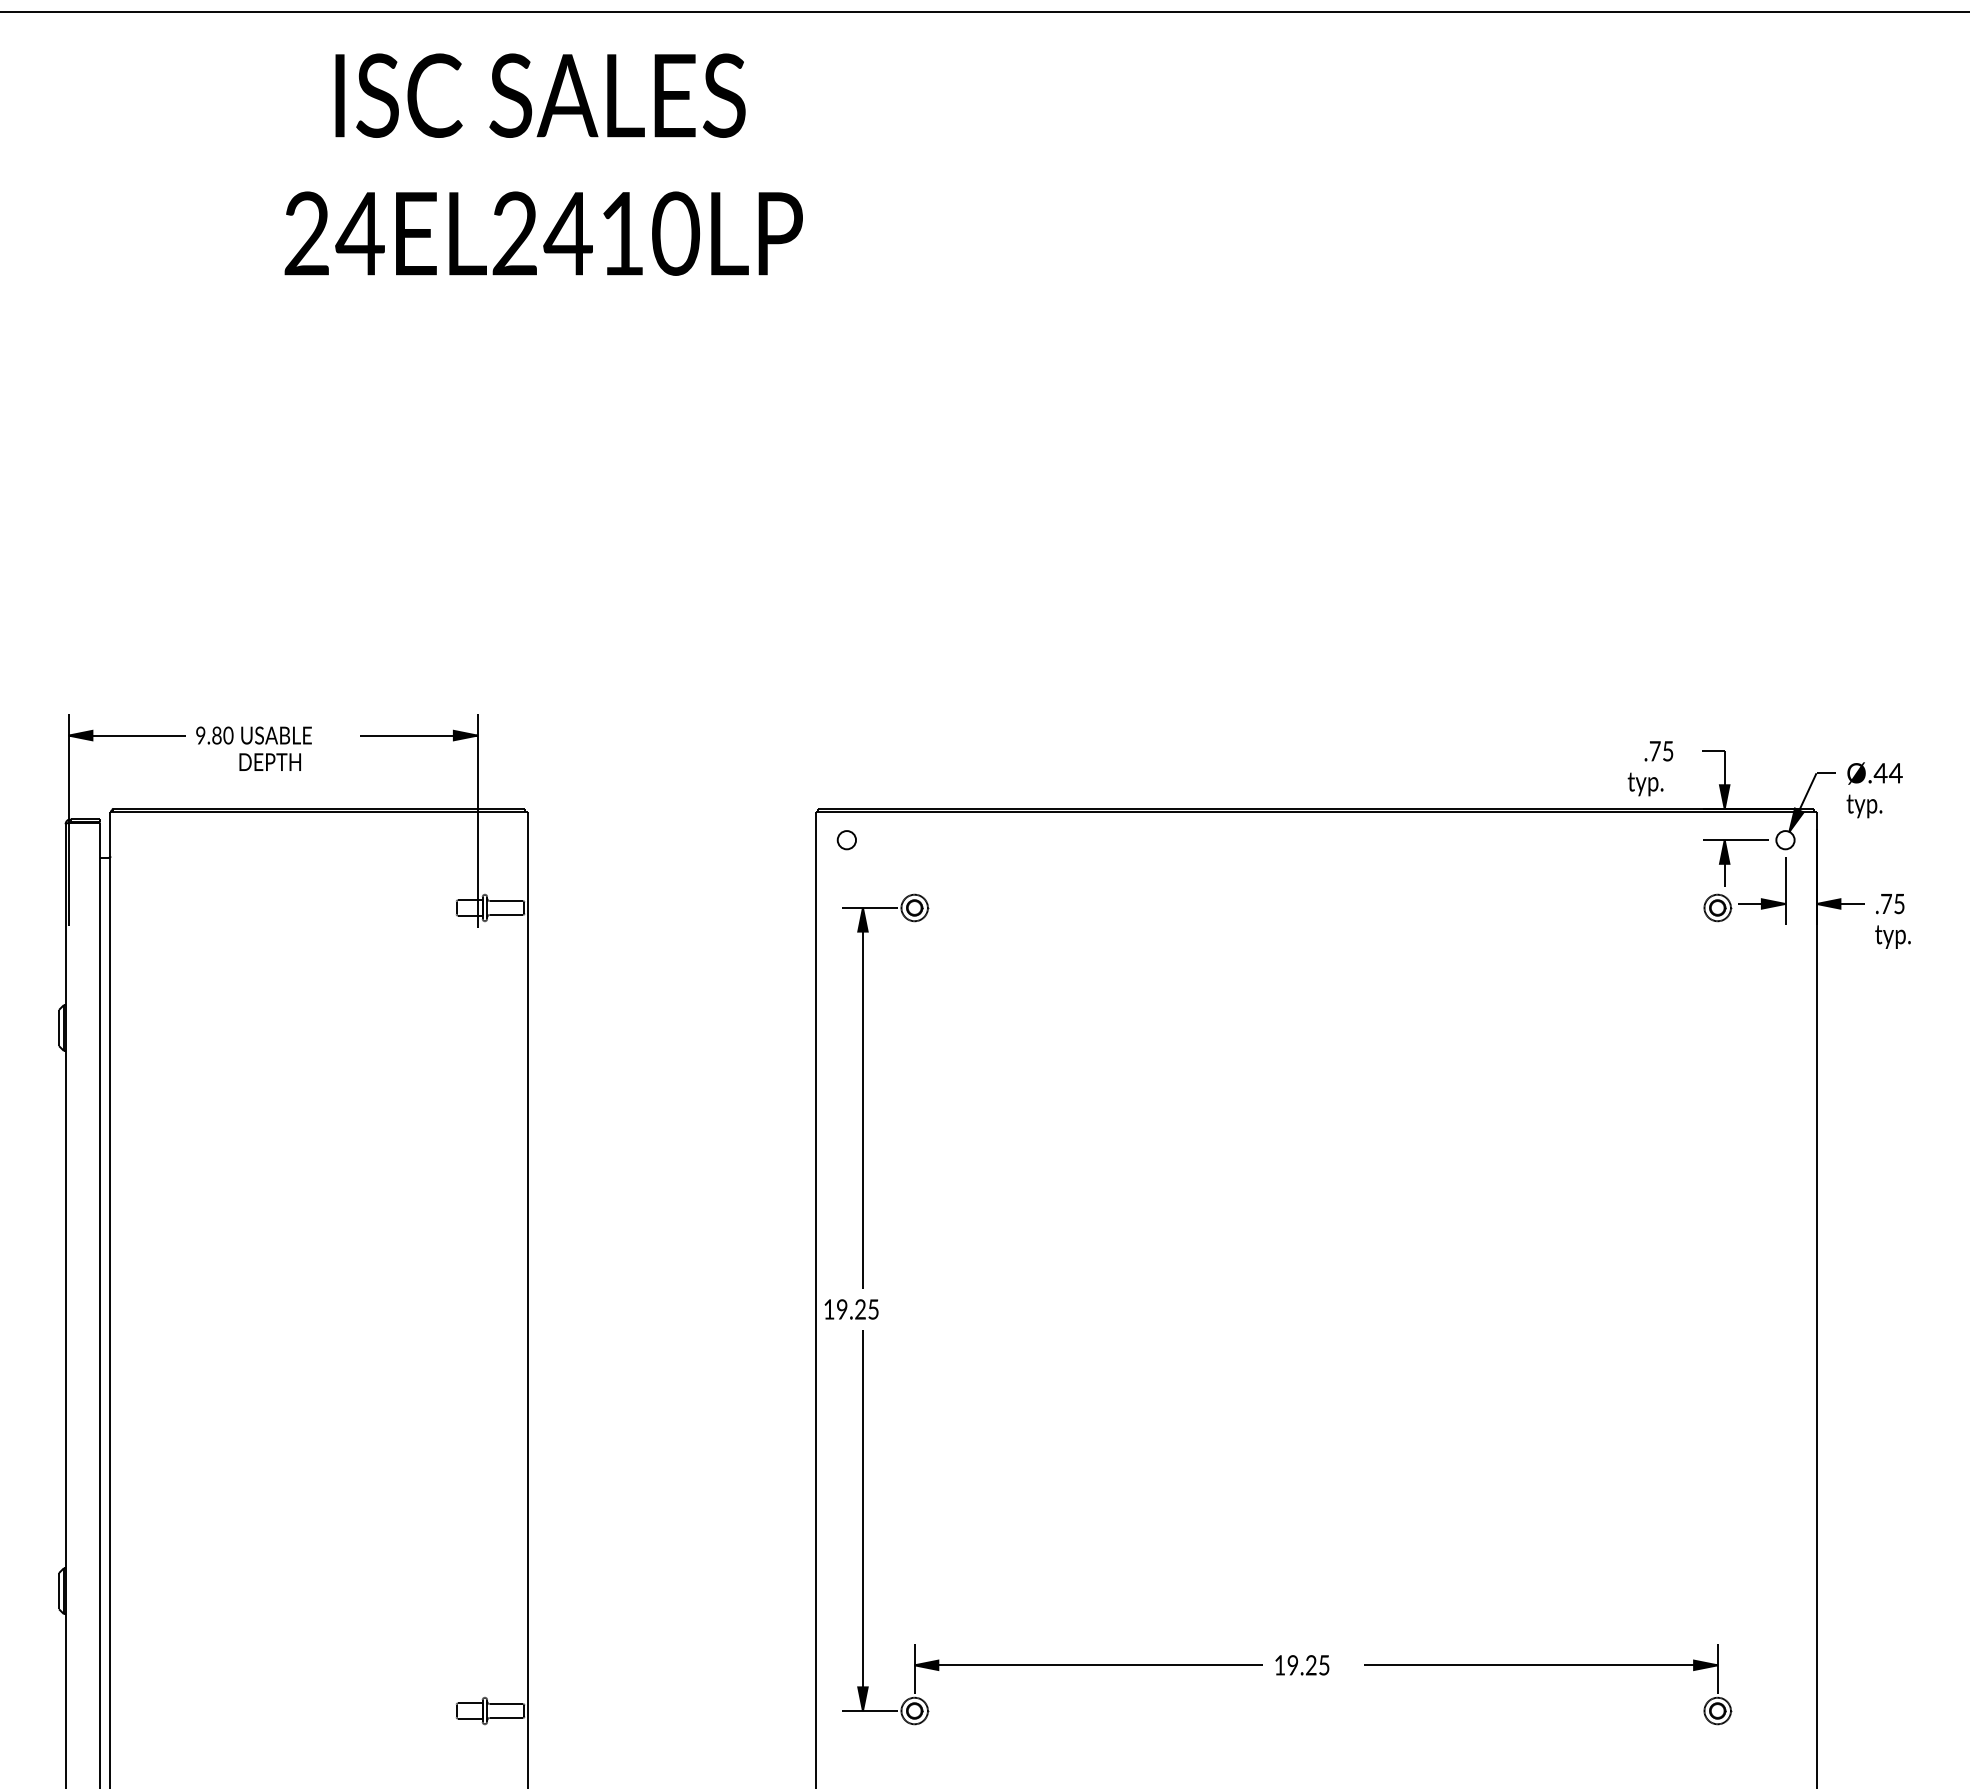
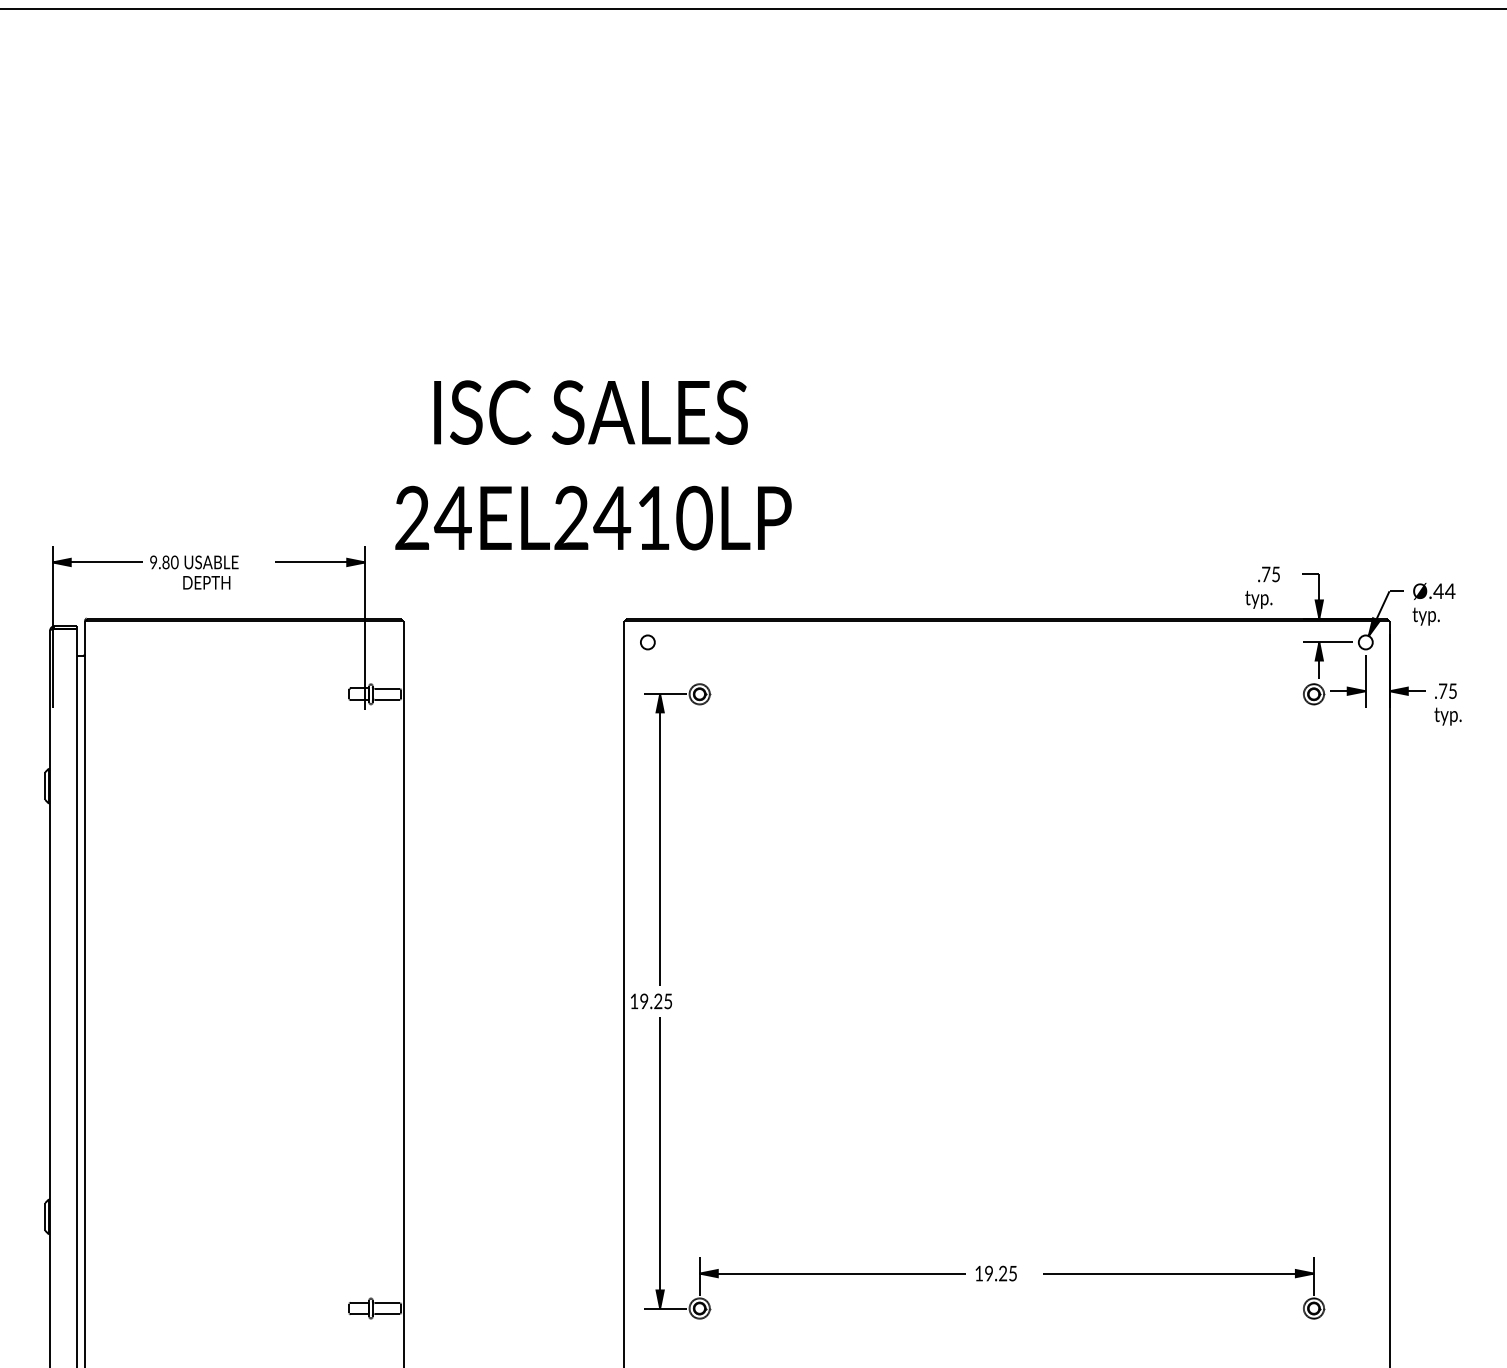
text: (543, 164) -> (593, 465), moved

